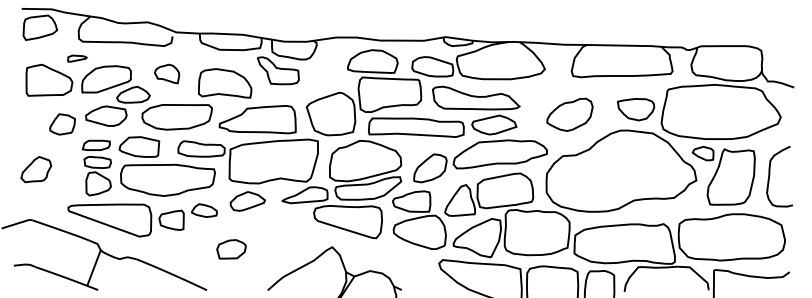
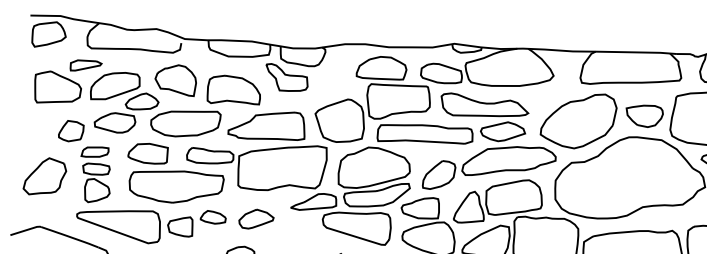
part: (77, 58) -> (86, 65), size x1.67
part: (166, 73) -> (175, 80), size x1.67
part: (569, 114) -> (578, 121), size x1.67
part: (96, 167) -> (95, 174), moved
part: (36, 169) -> (45, 176), size x1.43
part: (247, 201) -> (256, 219), moved

